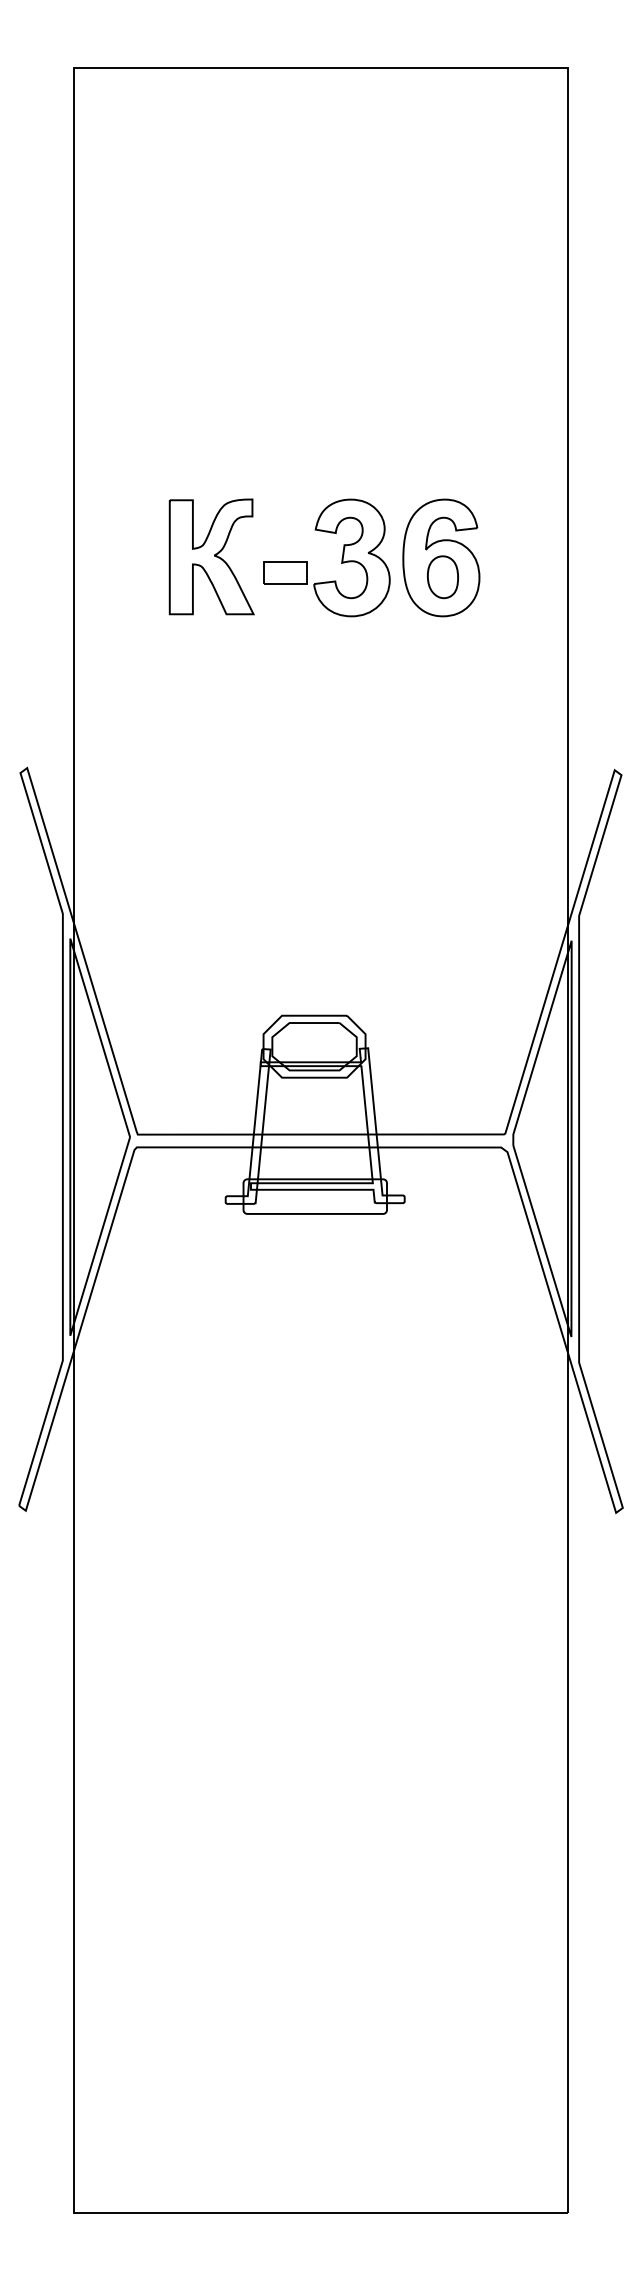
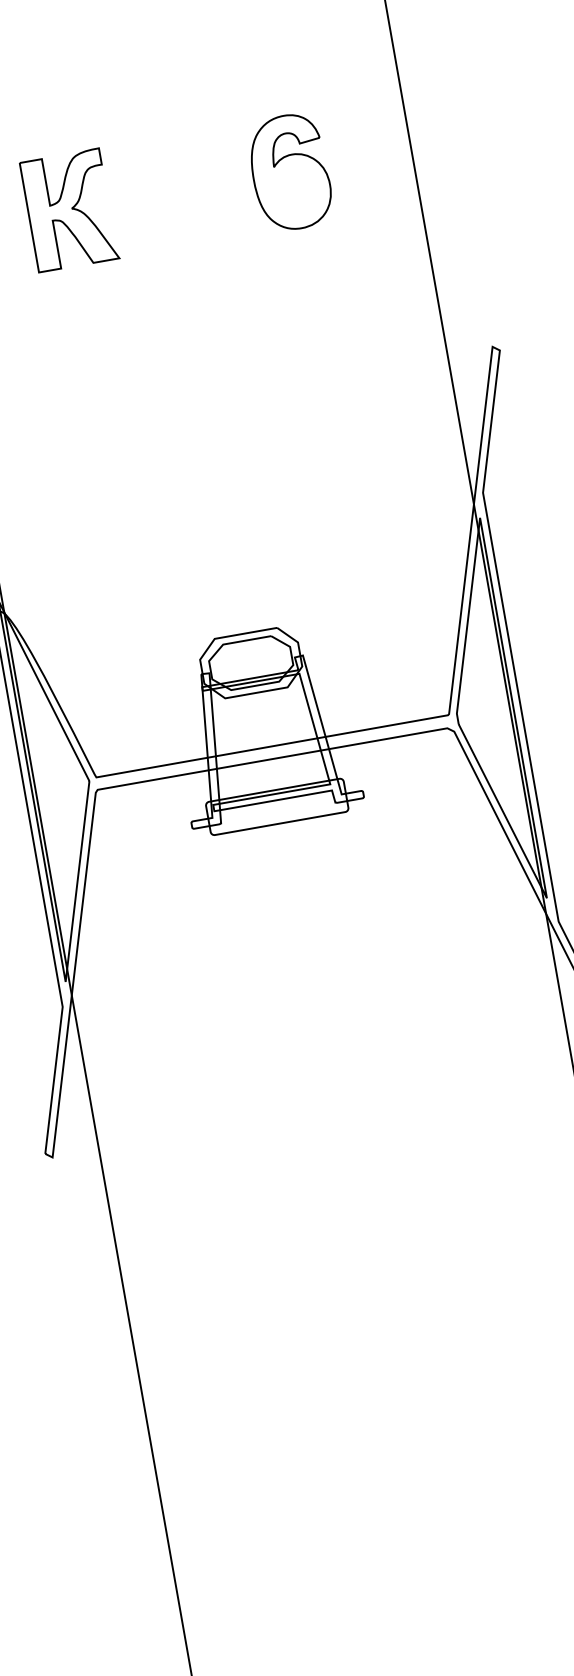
part: (341, 558) -> (194, 189), removed
part: (442, 577) -> (294, 191), removed

